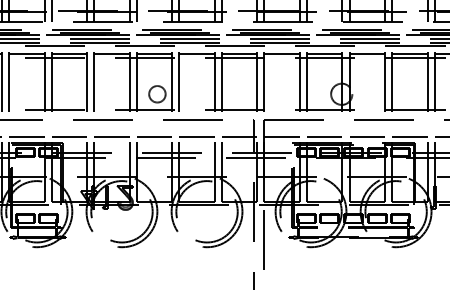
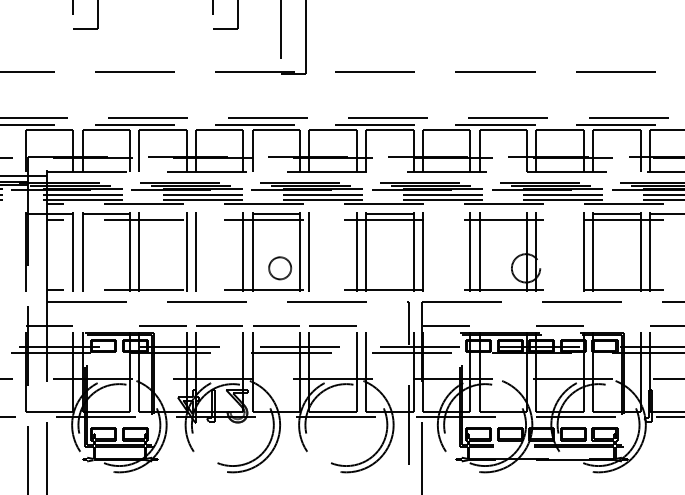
line: (69, 53) -> (162, 214), removed
line: (111, 53) -> (219, 214), removed
line: (196, 53) -> (332, 214), removed
line: (282, 53) -> (446, 214), removed
line: (324, 53) -> (503, 214), removed
line: (366, 53) -> (559, 214), removed
line: (26, 137) -> (105, 325), removed
line: (239, 137) -> (389, 325), removed
line: (324, 137) -> (503, 325), removed
line: (409, 137) -> (616, 325), removed

